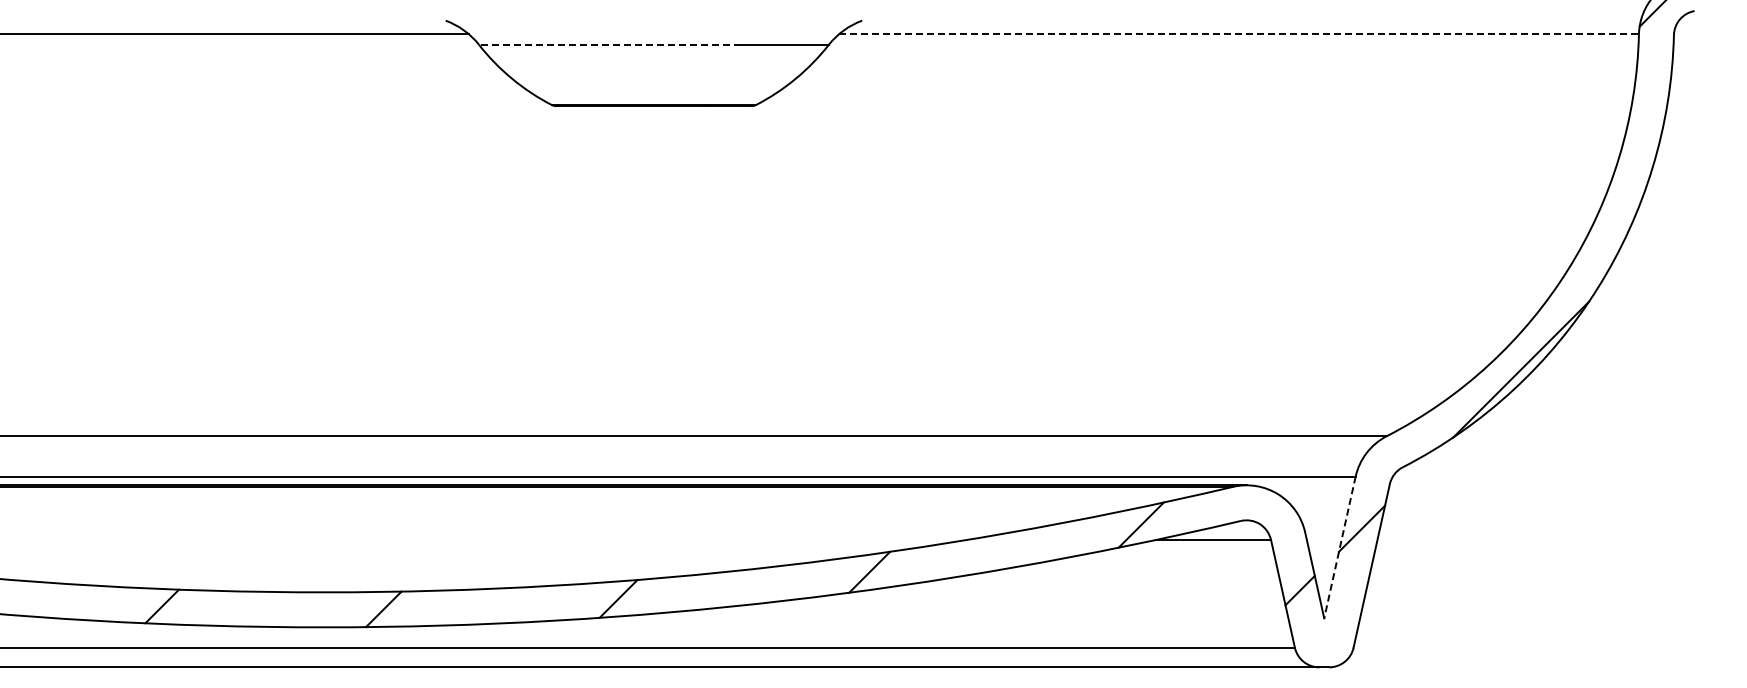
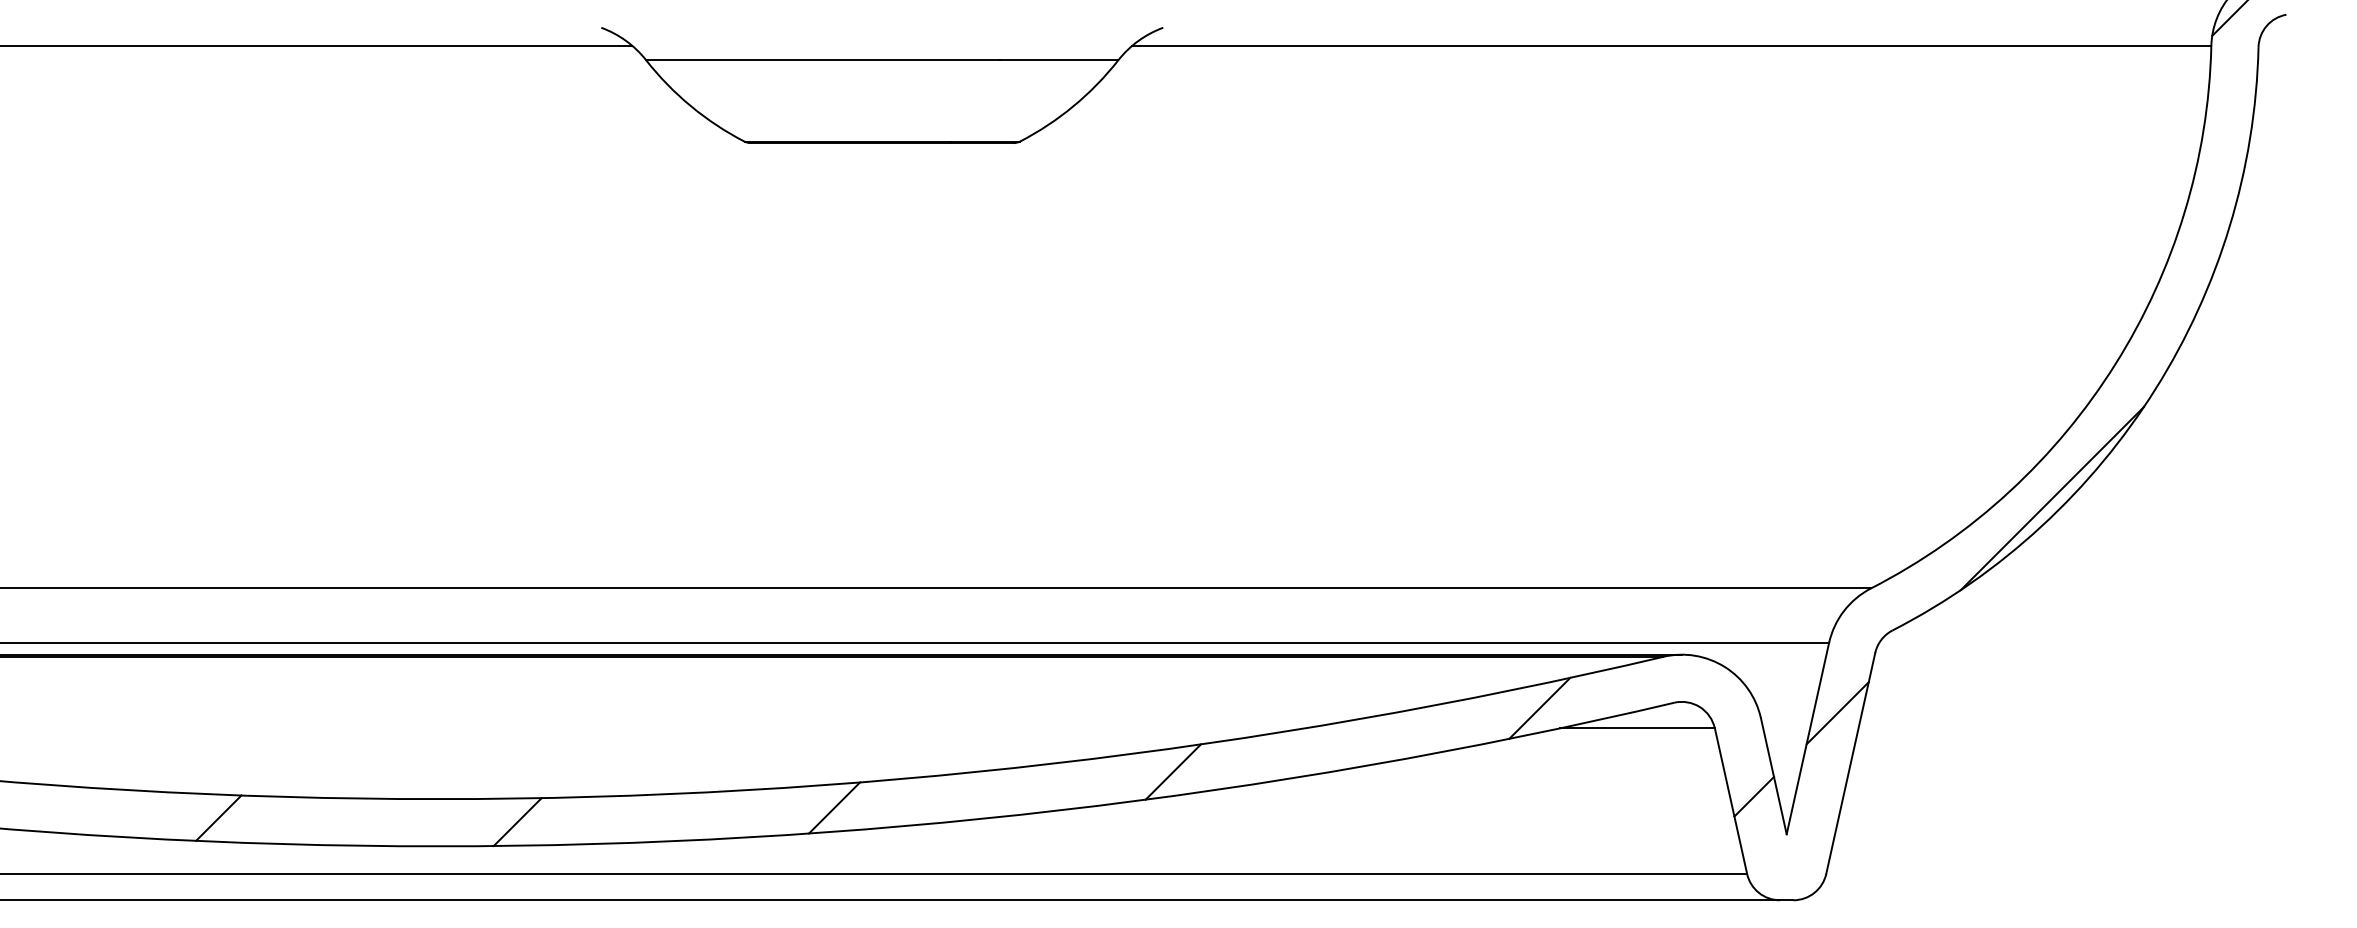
line: (1239, 34) -> (1672, 46), dashed -> solid
line: (609, 44) -> (822, 59), dashed -> solid
line: (1339, 547) -> (1807, 738), dashed -> solid

